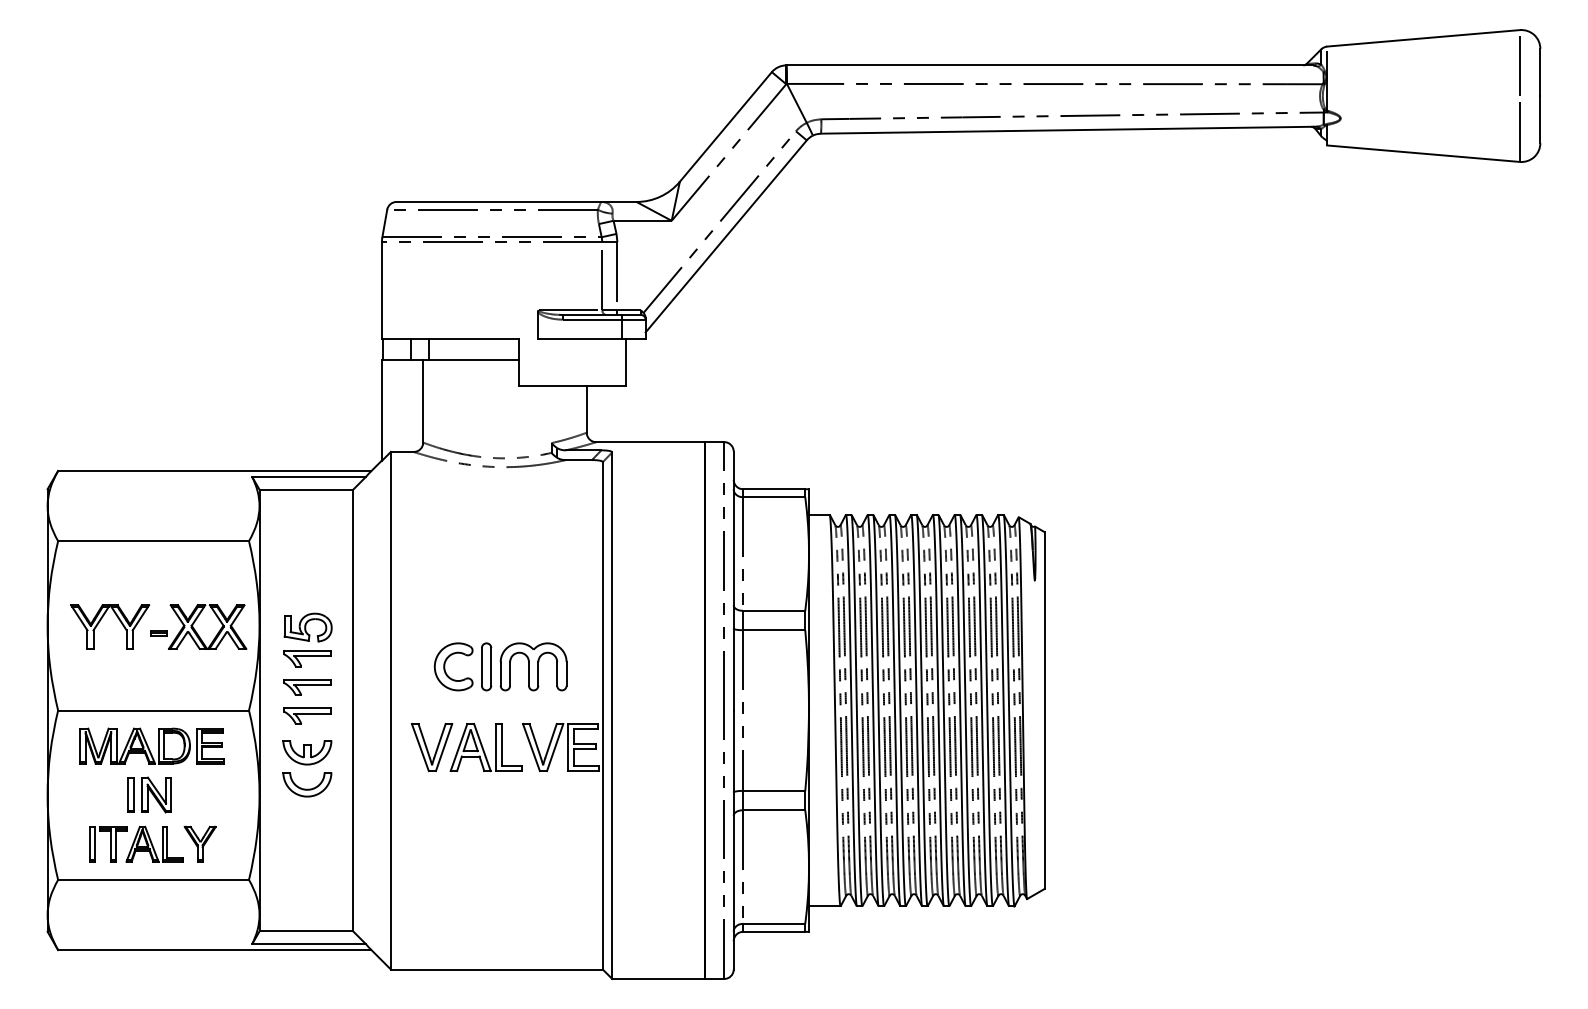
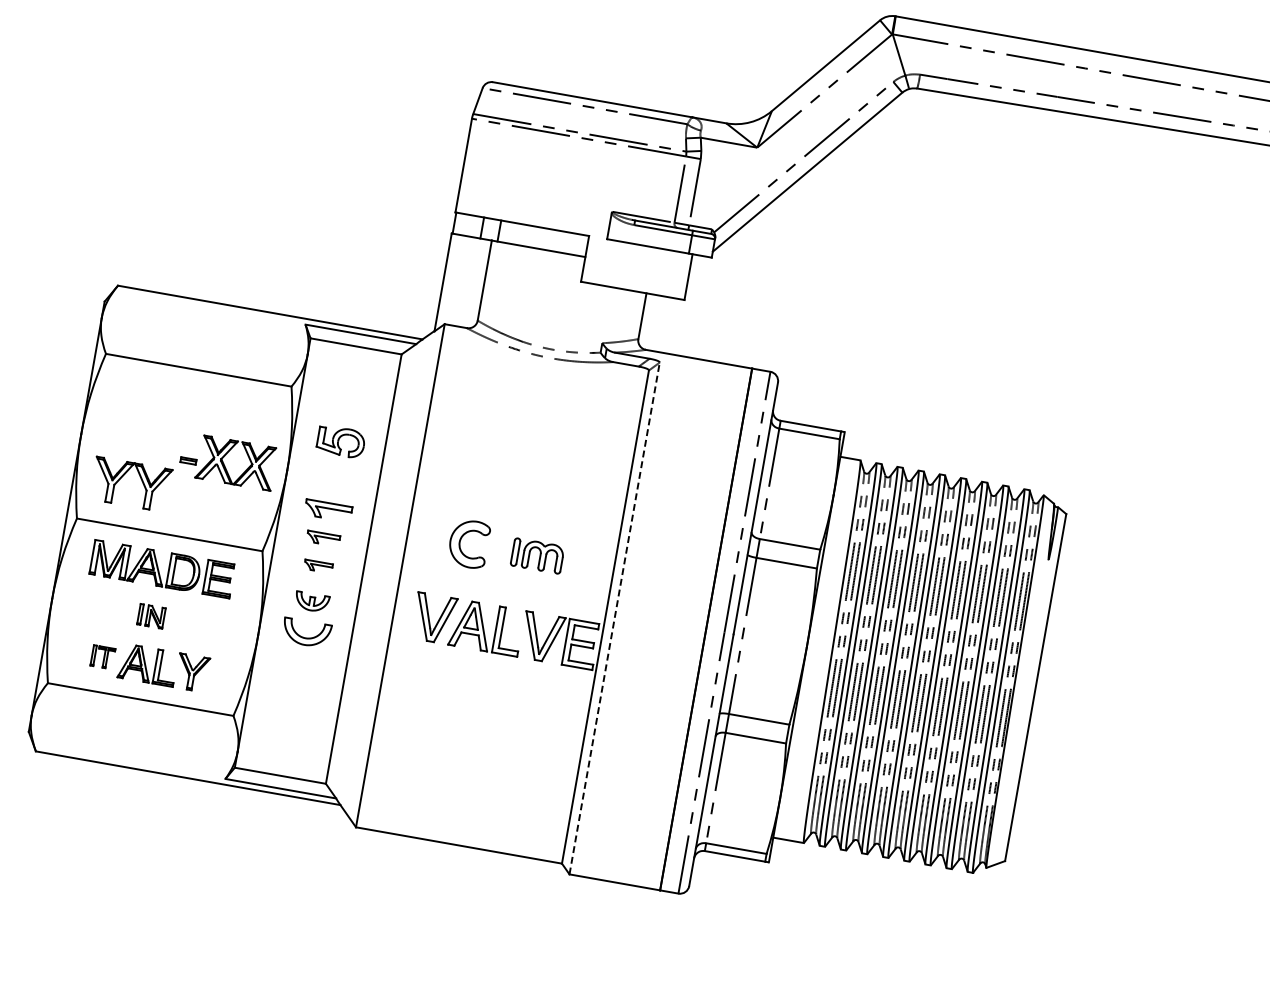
part: (119, 621) -> (141, 480), moved
part: (307, 627) -> (340, 441), moved
part: (524, 666) -> (537, 555), size x0.6
part: (307, 687) -> (323, 538), size x0.7
part: (307, 715) -> (318, 566), size x0.6
line: (612, 715) -> (614, 618), solid -> dashed
part: (307, 752) -> (312, 602), size x0.7
part: (149, 794) -> (151, 615), size x0.6
part: (108, 844) -> (102, 657), size x0.6

